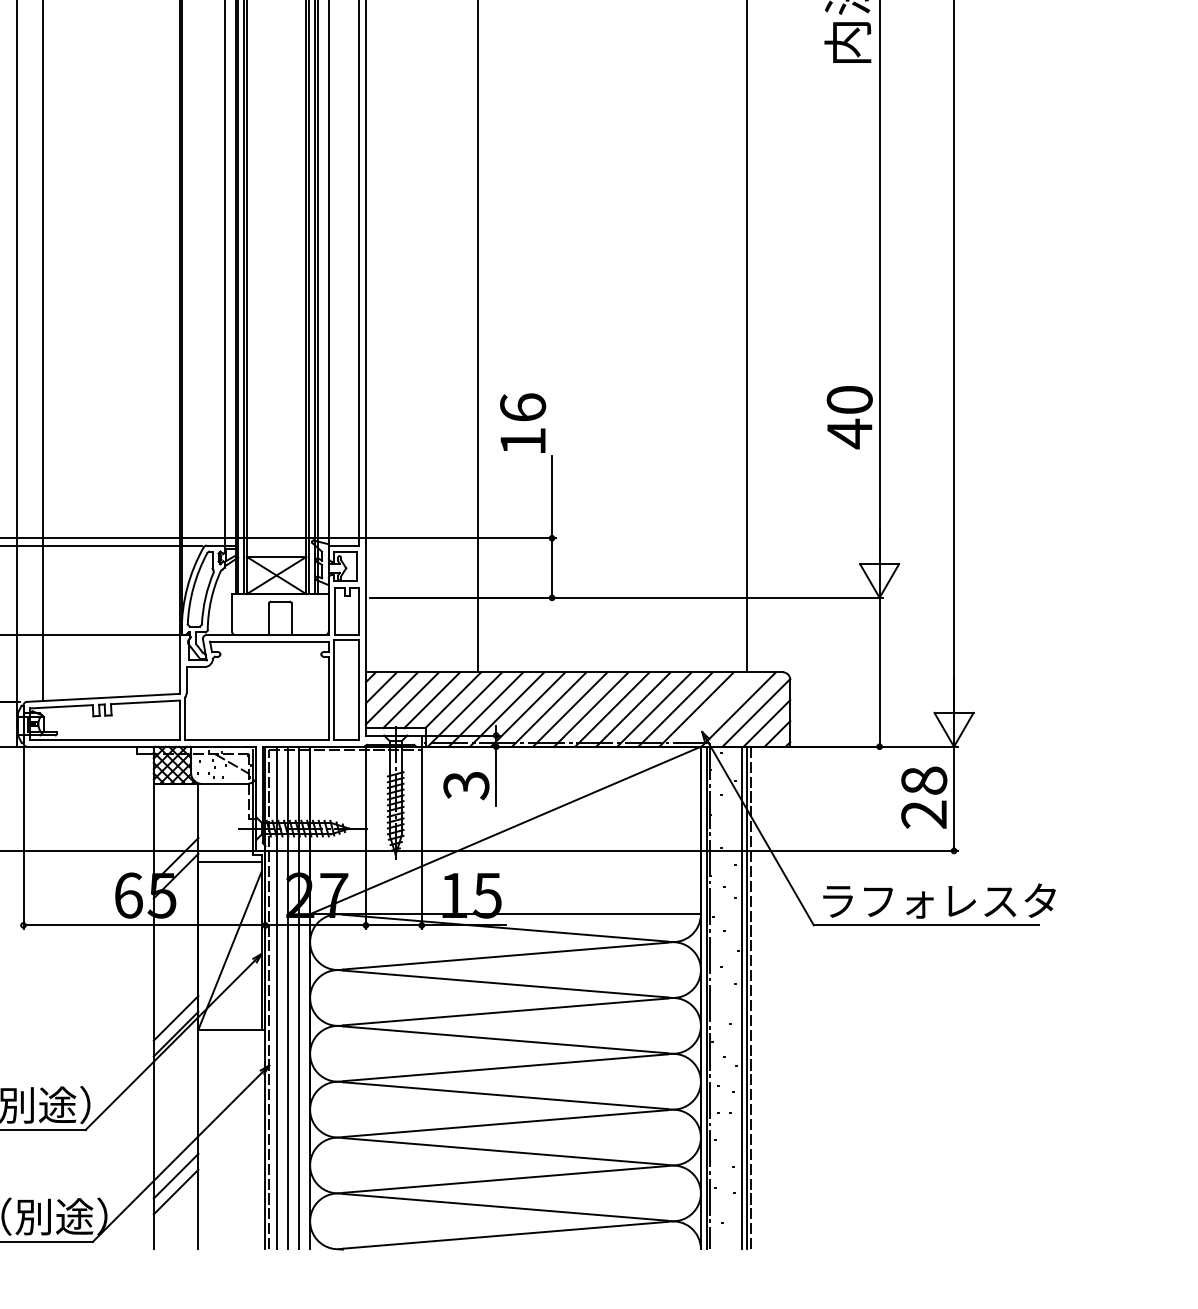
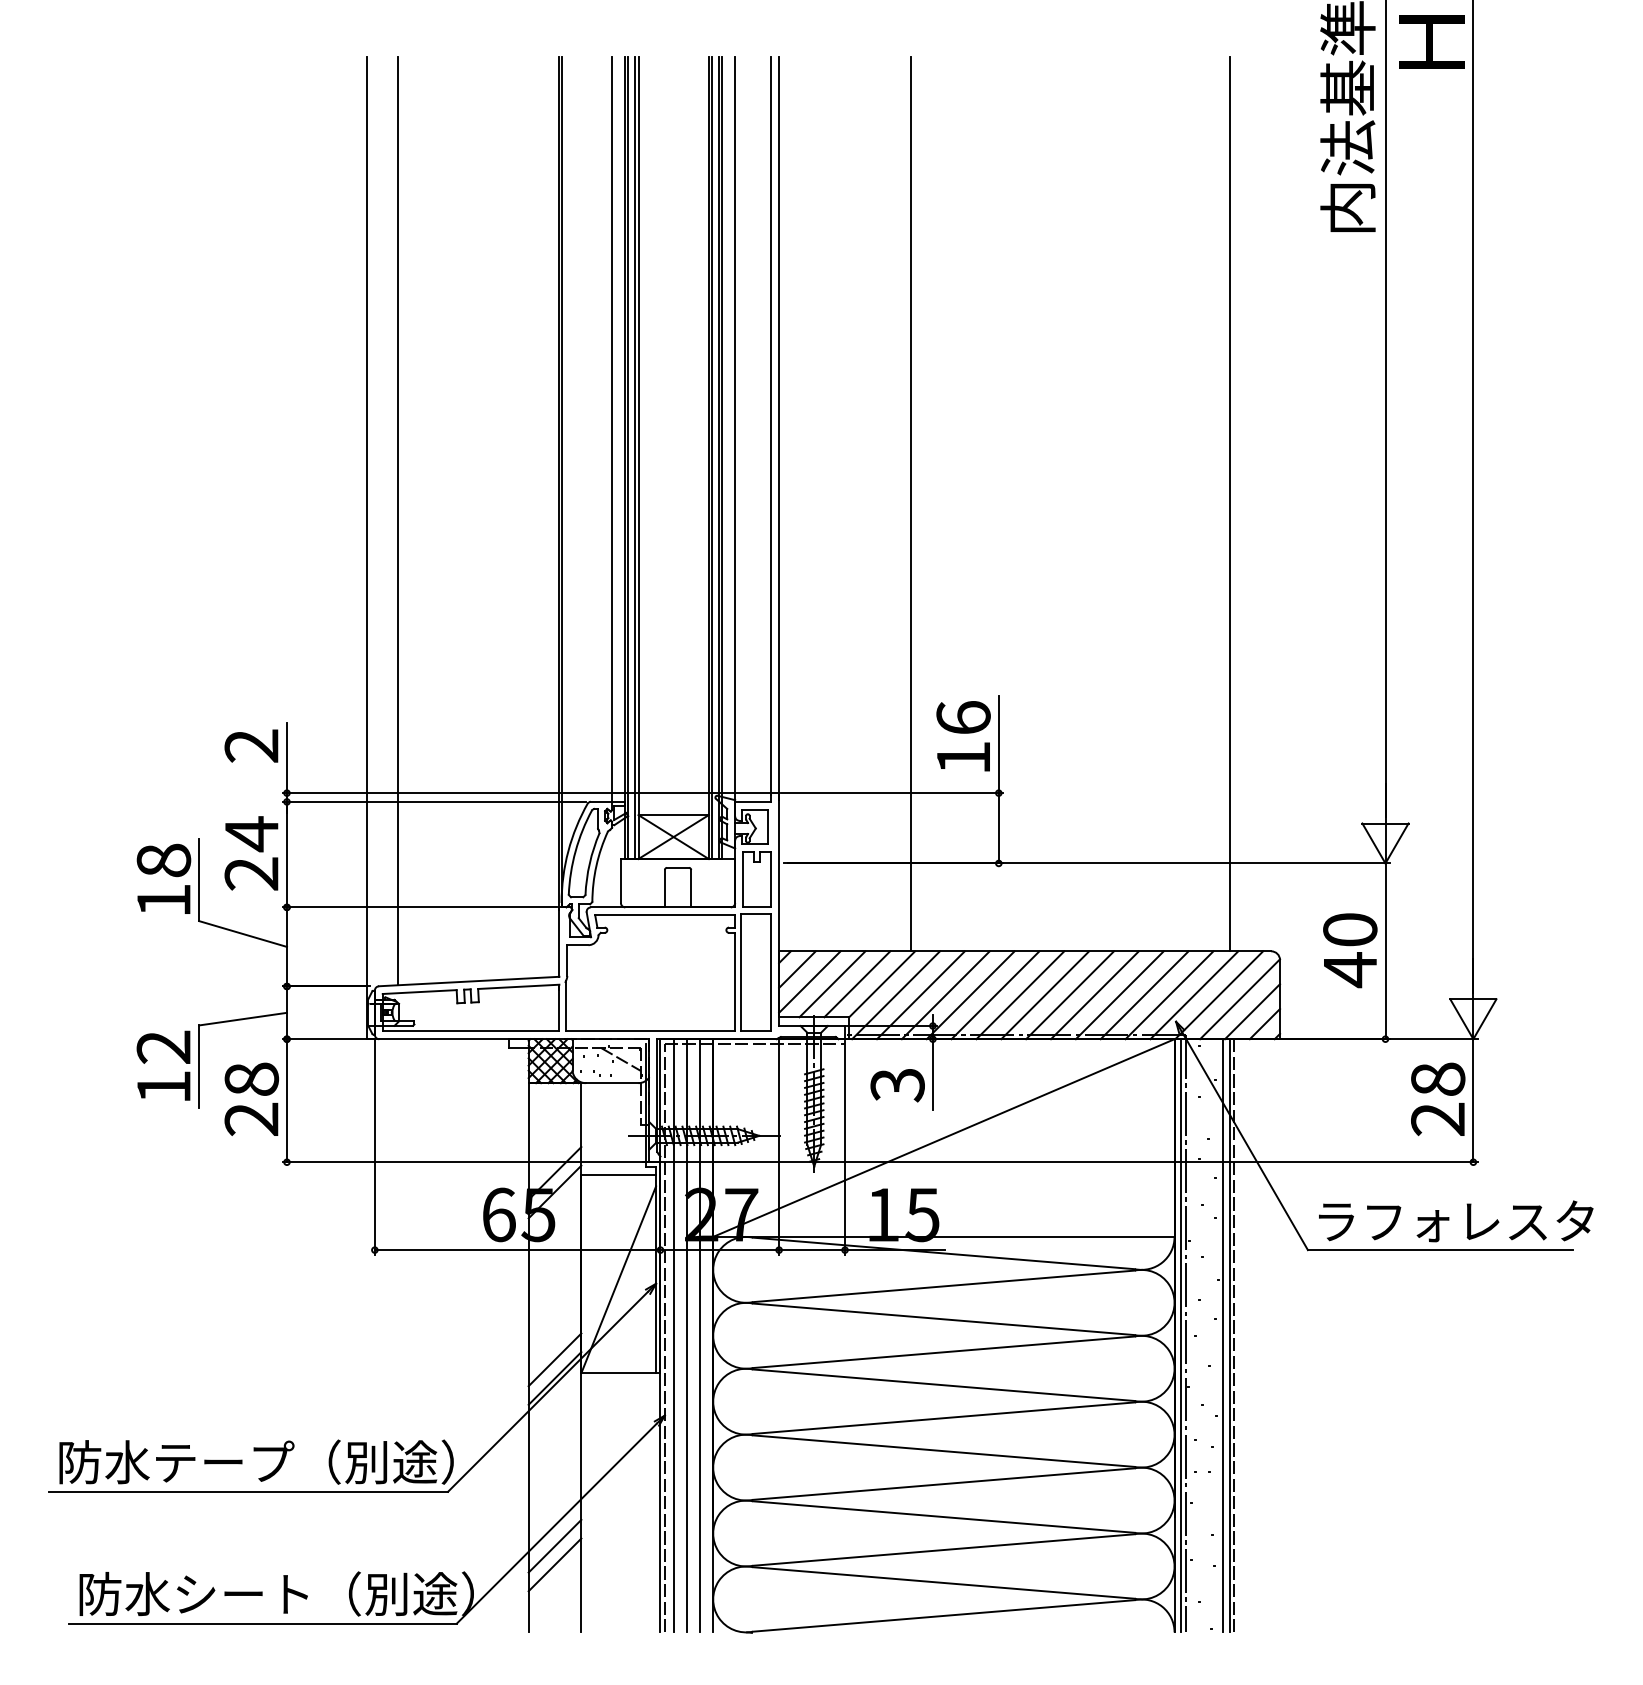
text: (849, 417) -> (1350, 950), moved
text: (522, 423) -> (963, 736), moved
line: (717, 709) -> (1194, 995), added

